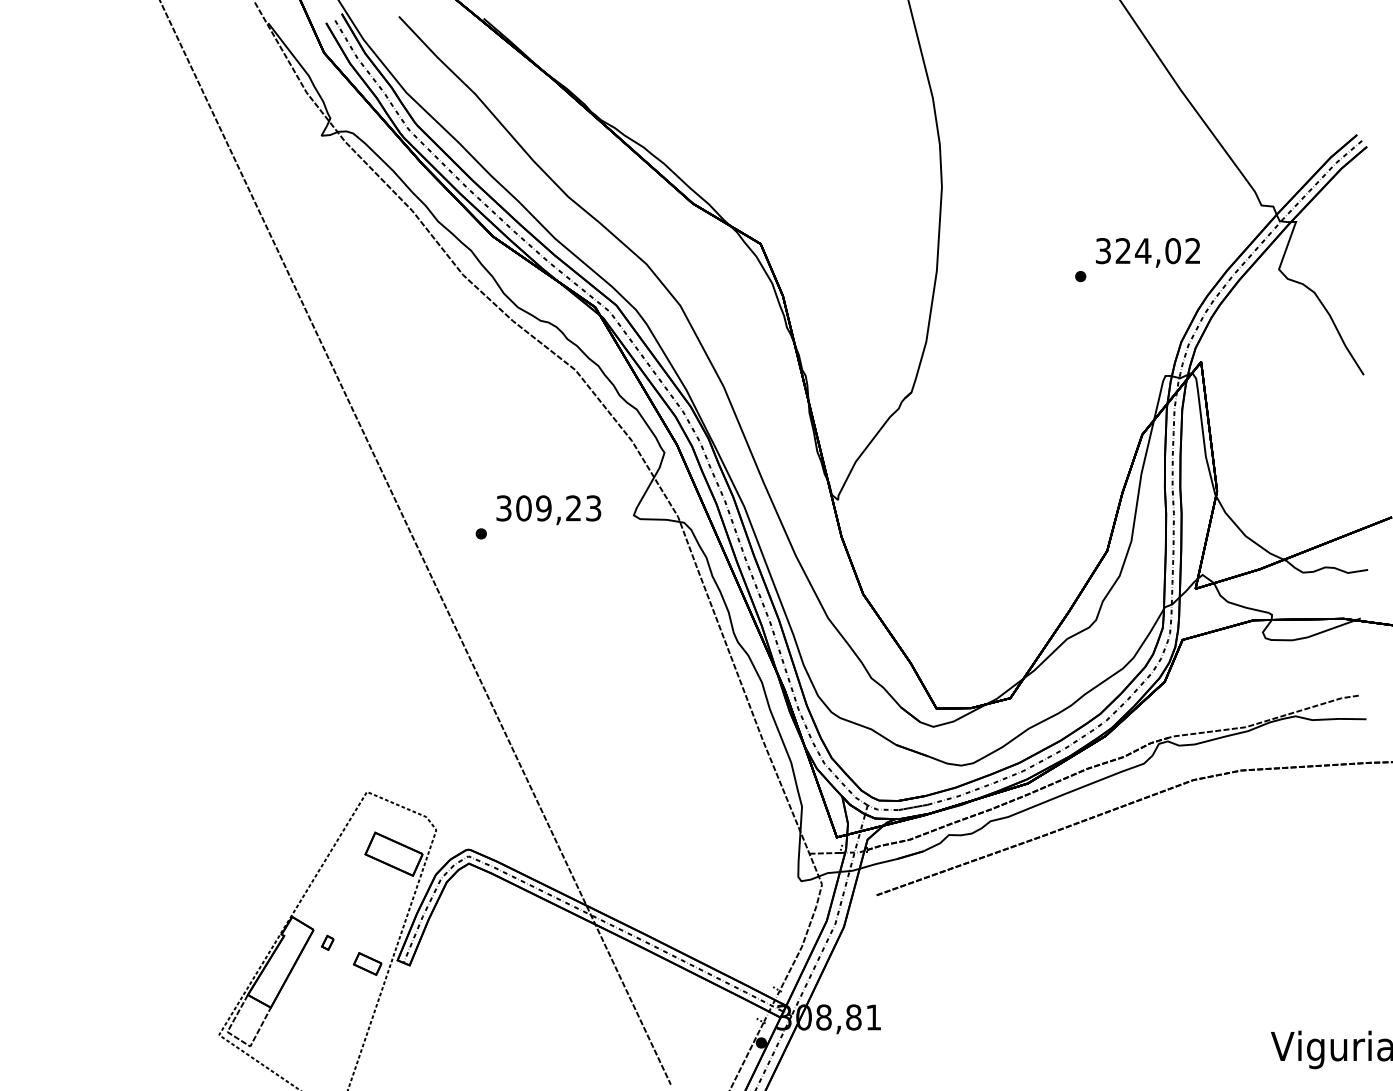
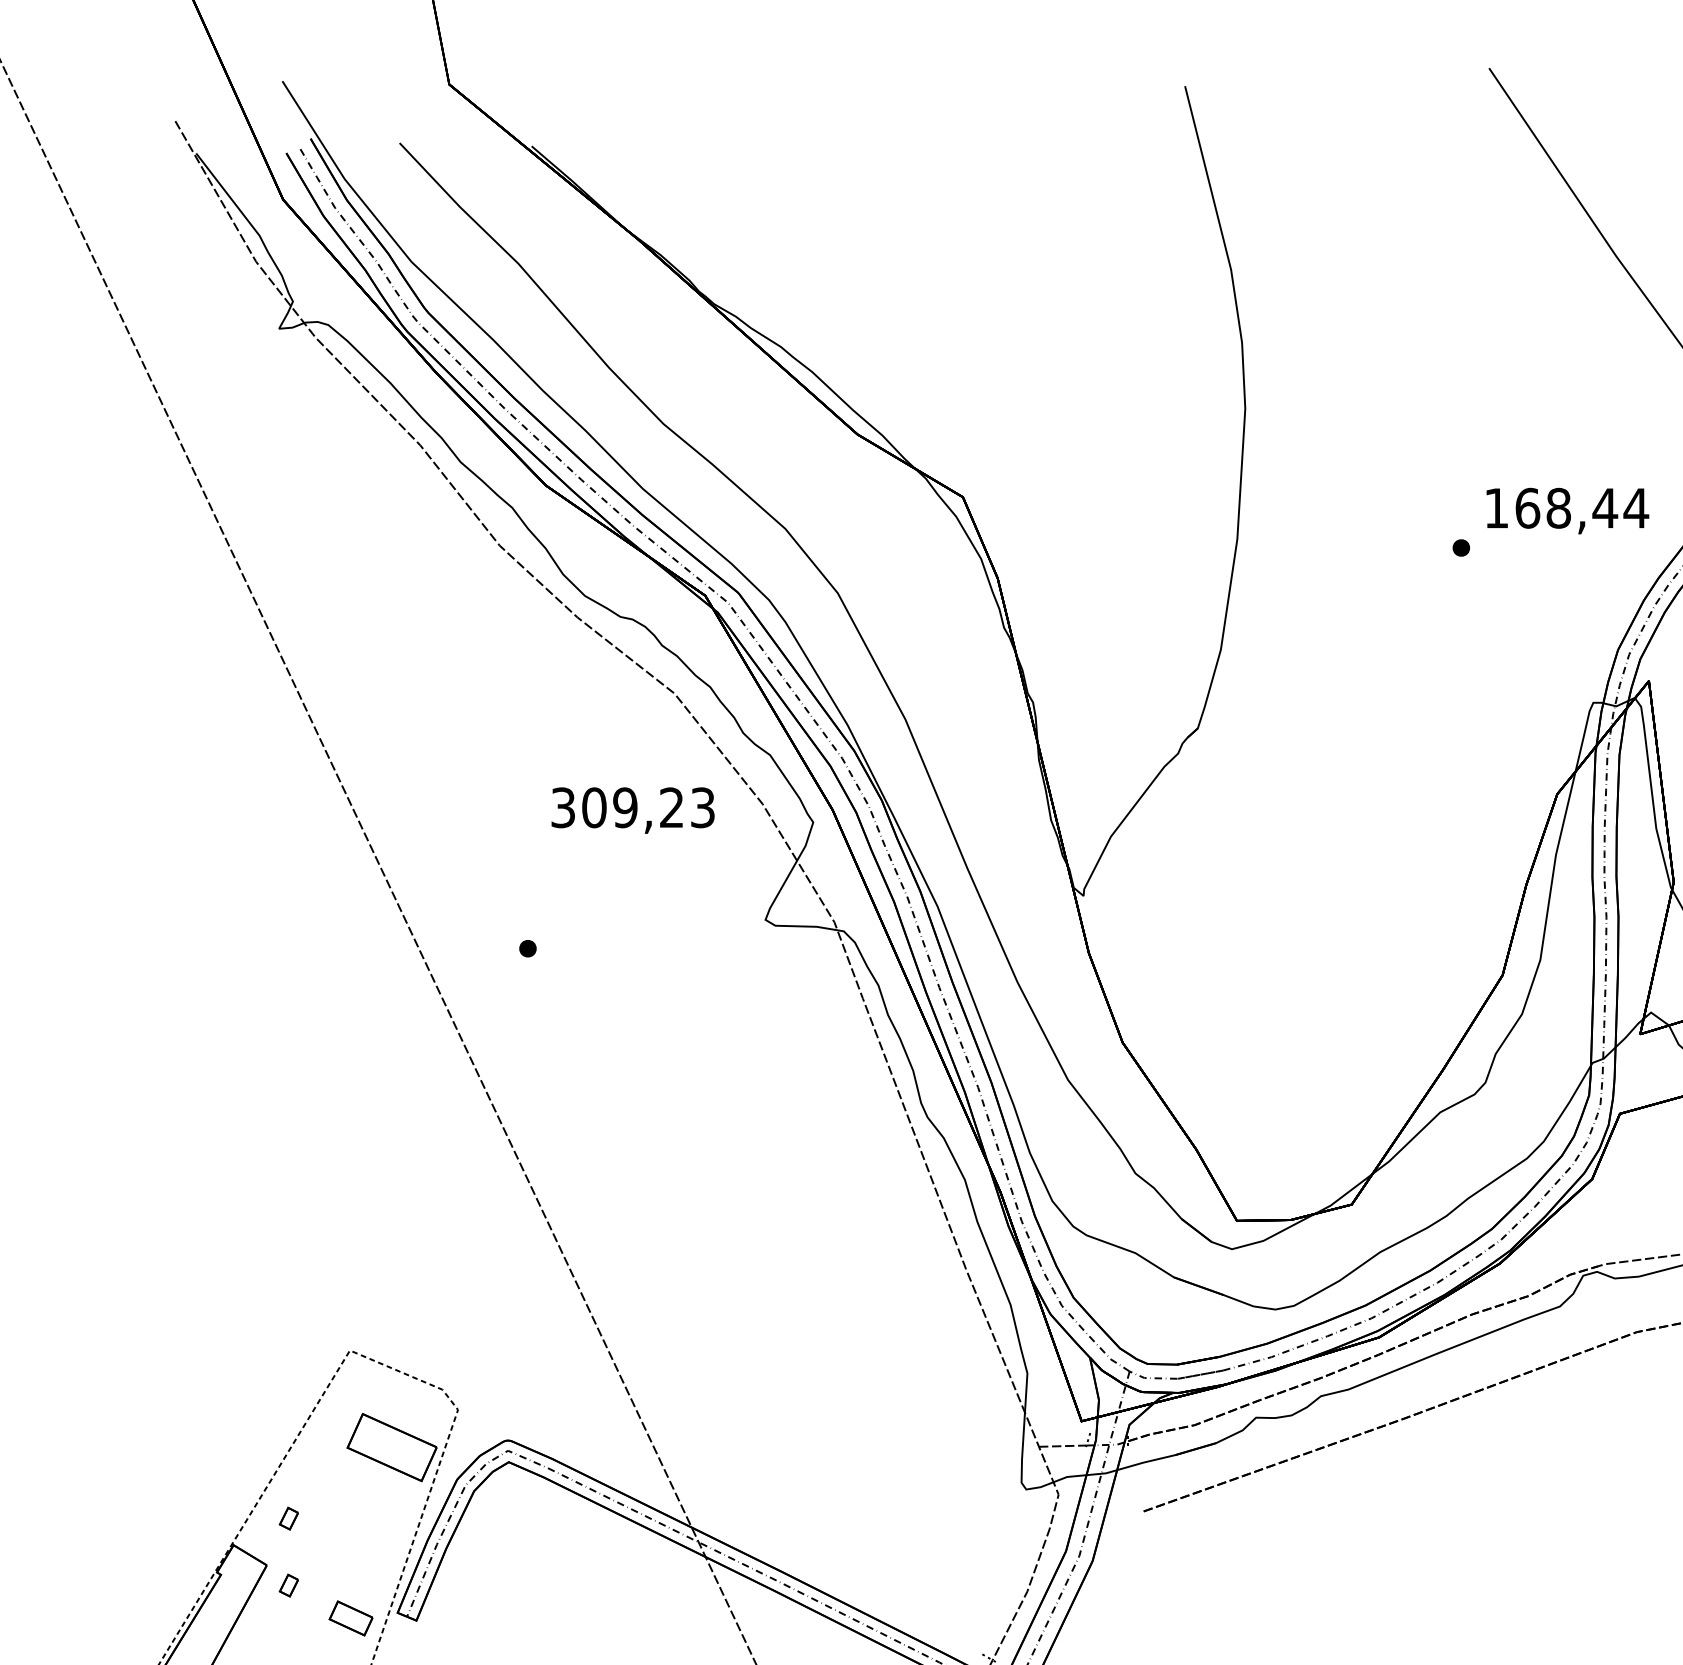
text: (1148, 251) -> (1566, 508), 324,02 -> 168,44
text: (548, 510) -> (632, 811), moved
part: (327, 899) -> (288, 1518), added

